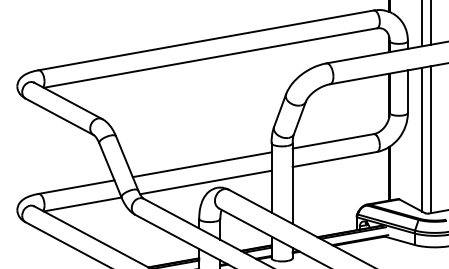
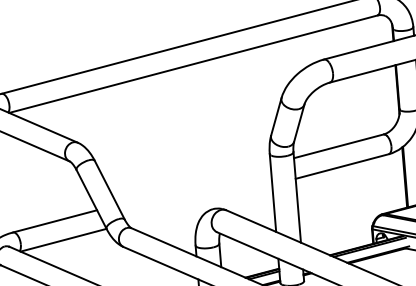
line: (201, 164) -> (193, 184), removed
line: (205, 182) -> (199, 204), removed

